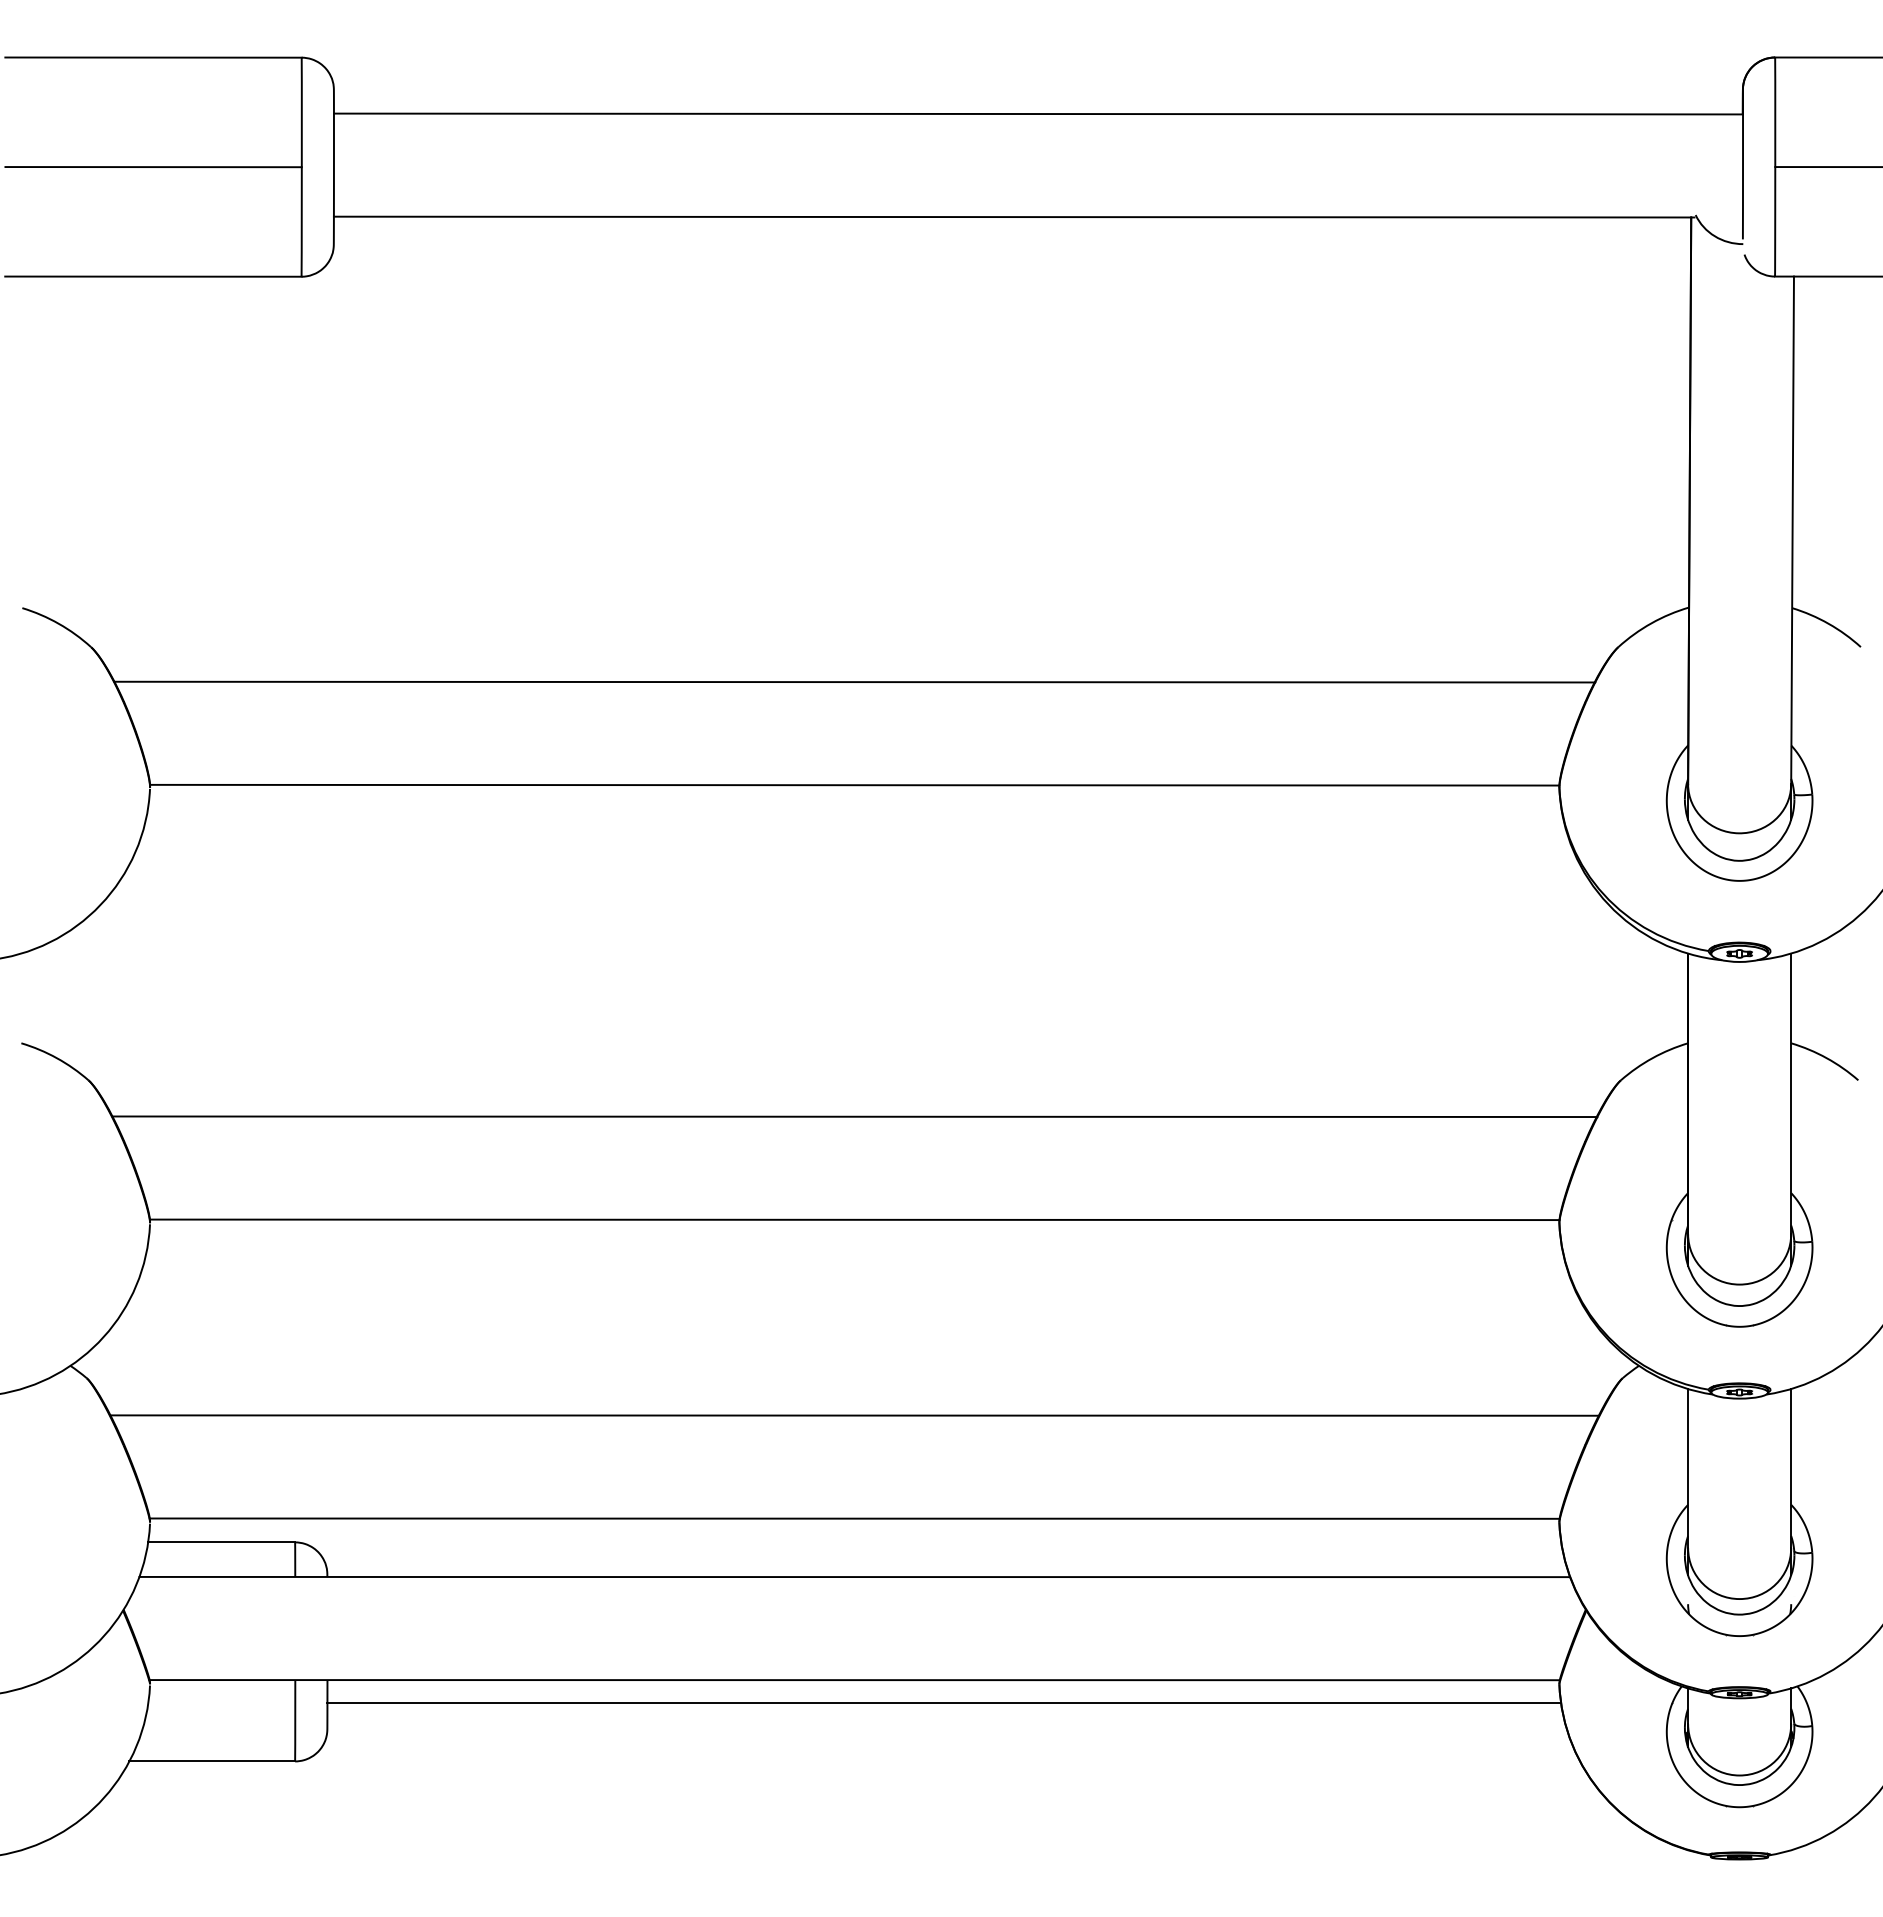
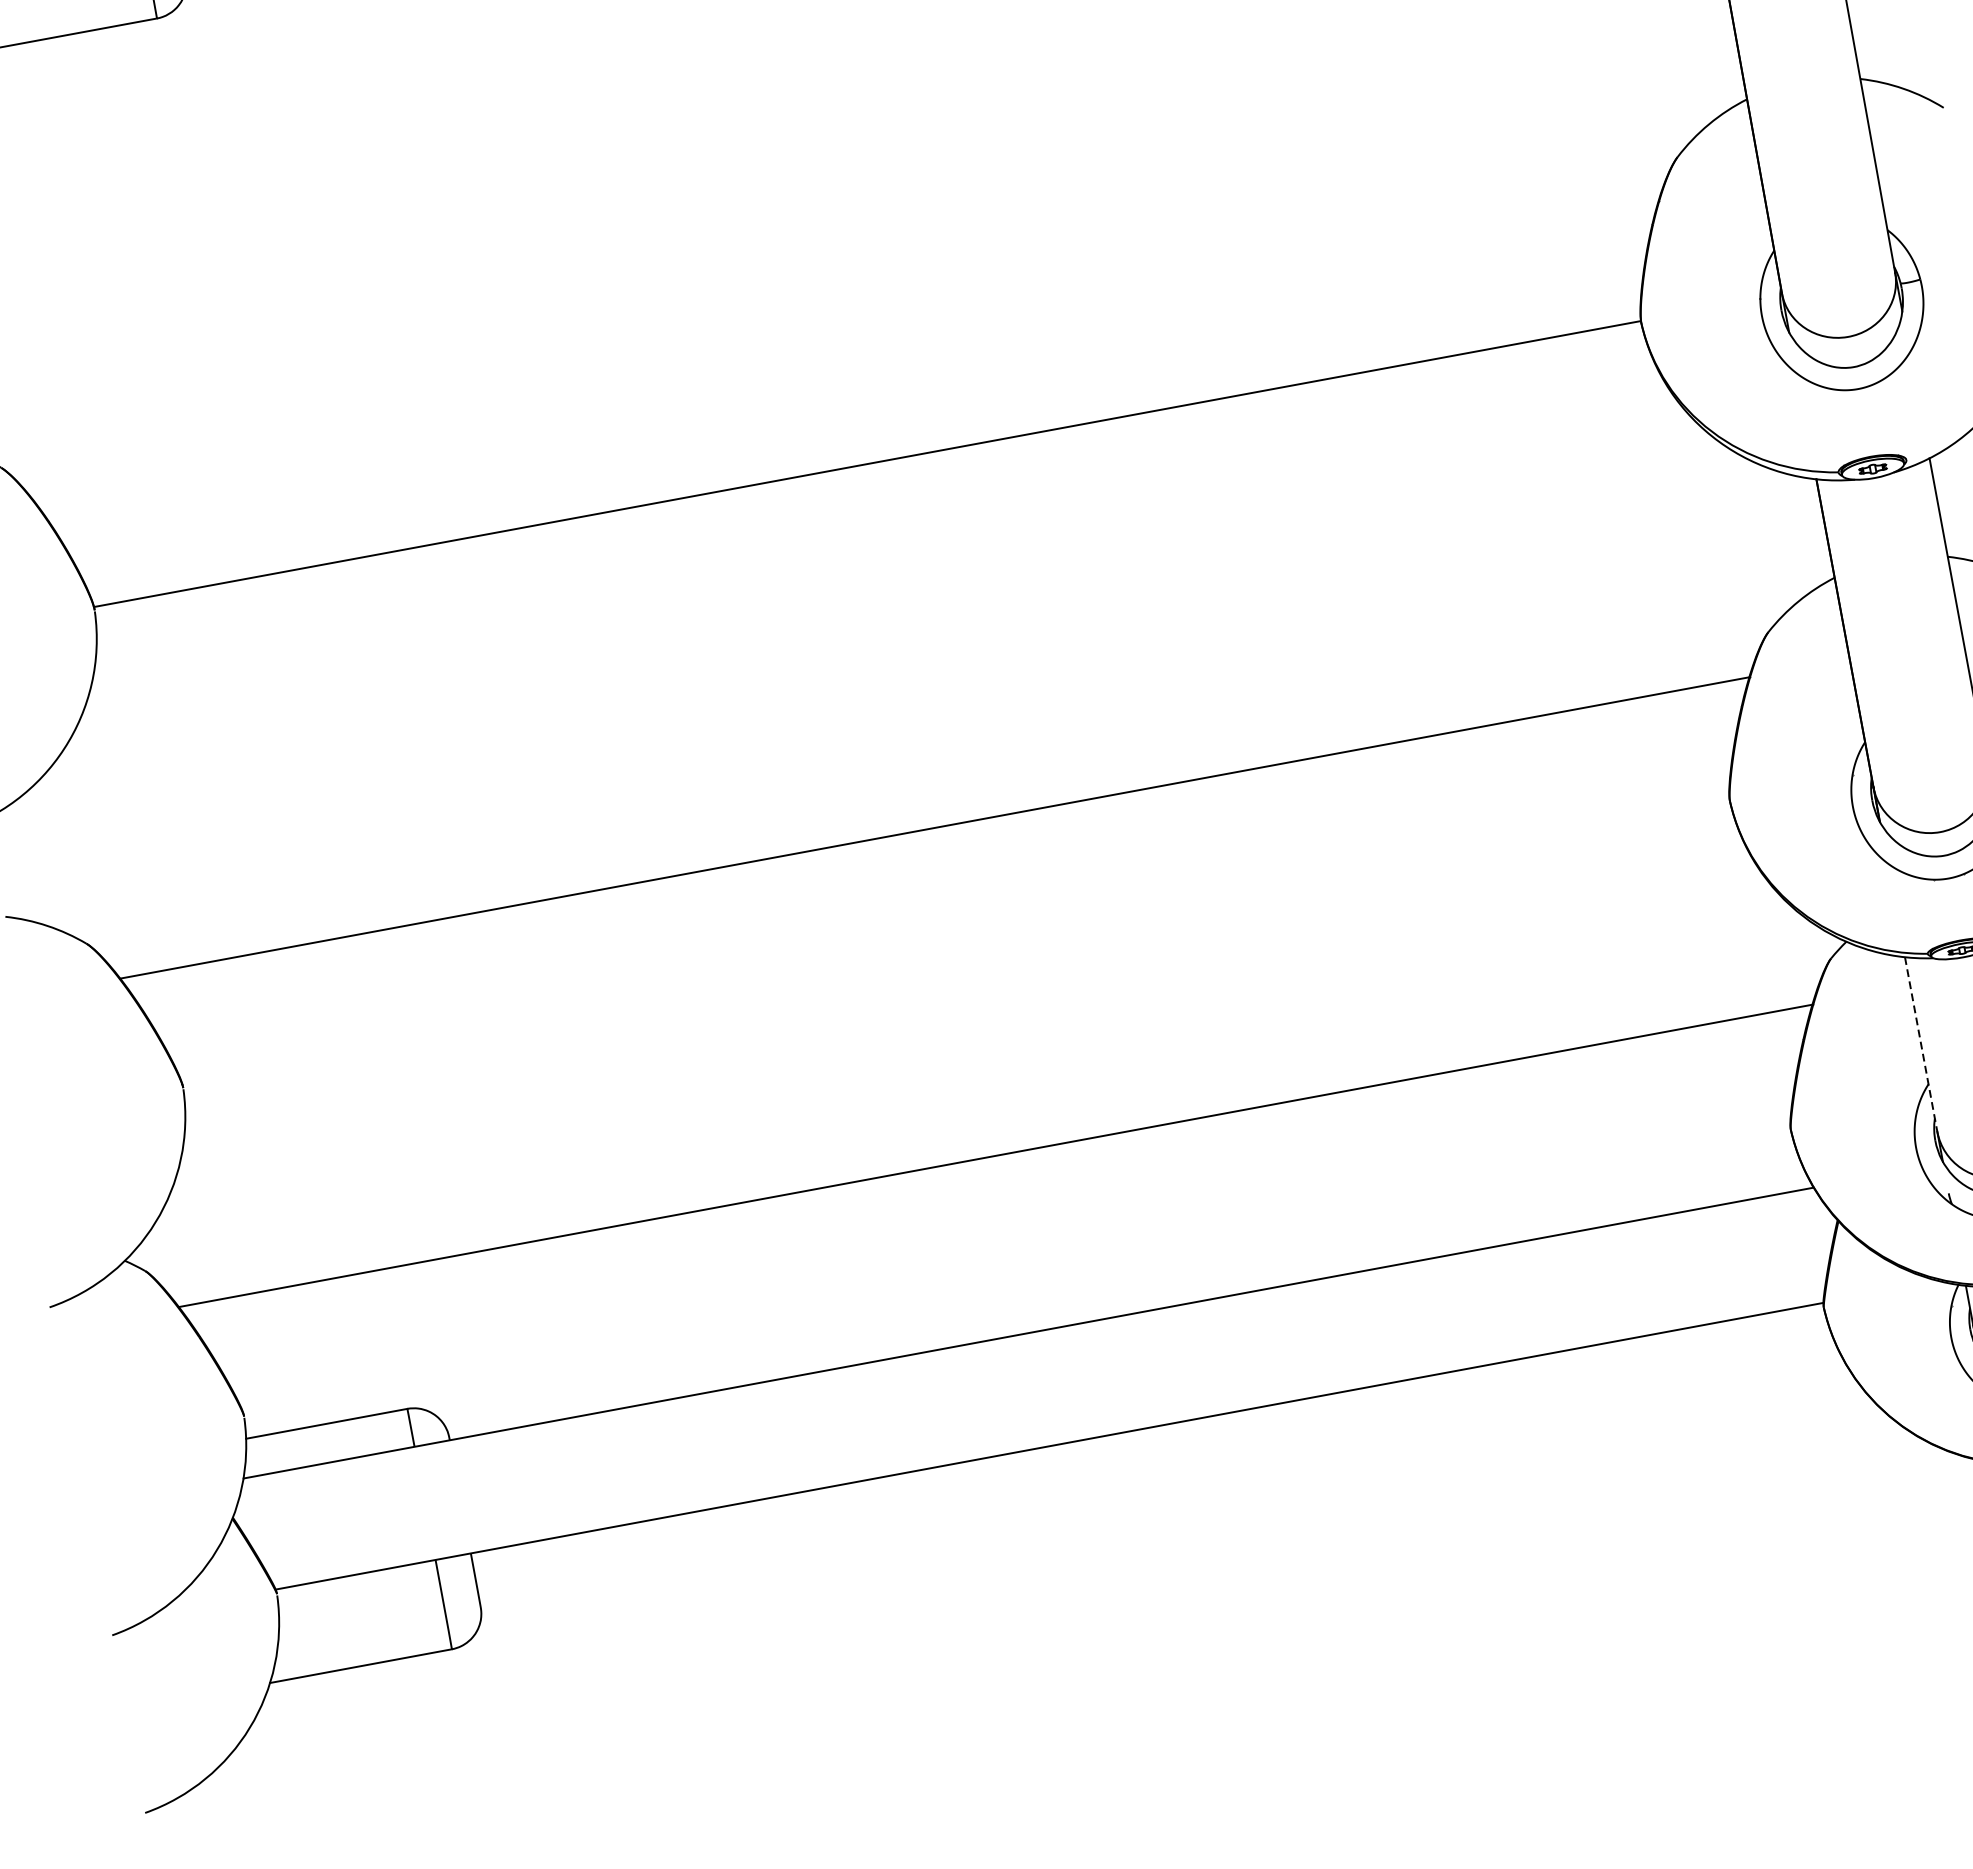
line: (854, 681) -> (846, 350), removed
line: (854, 1219) -> (955, 940), removed
line: (1688, 1468) -> (1921, 1044), solid -> dashed
line: (854, 1518) -> (1016, 1268), removed
line: (944, 1703) -> (1152, 1453), removed

